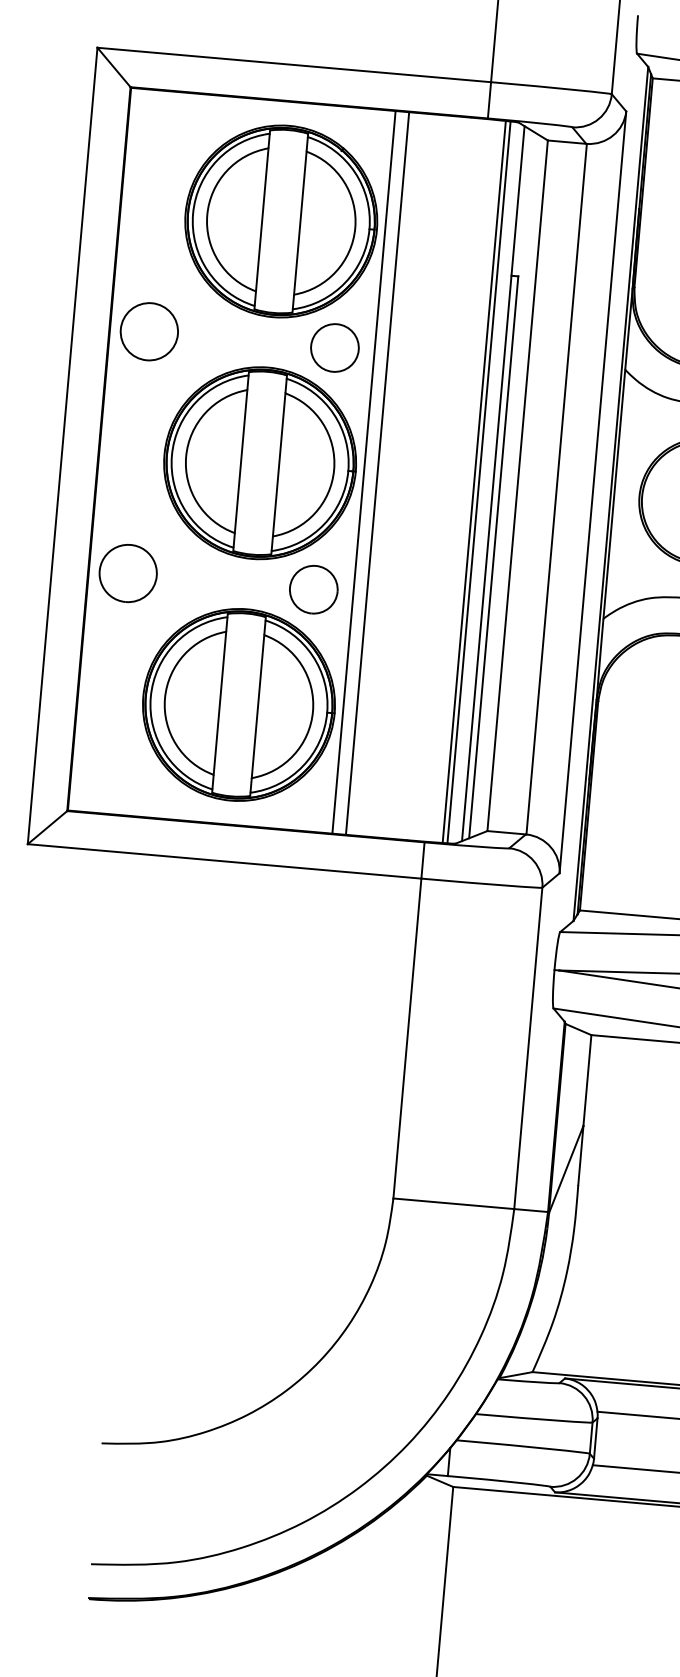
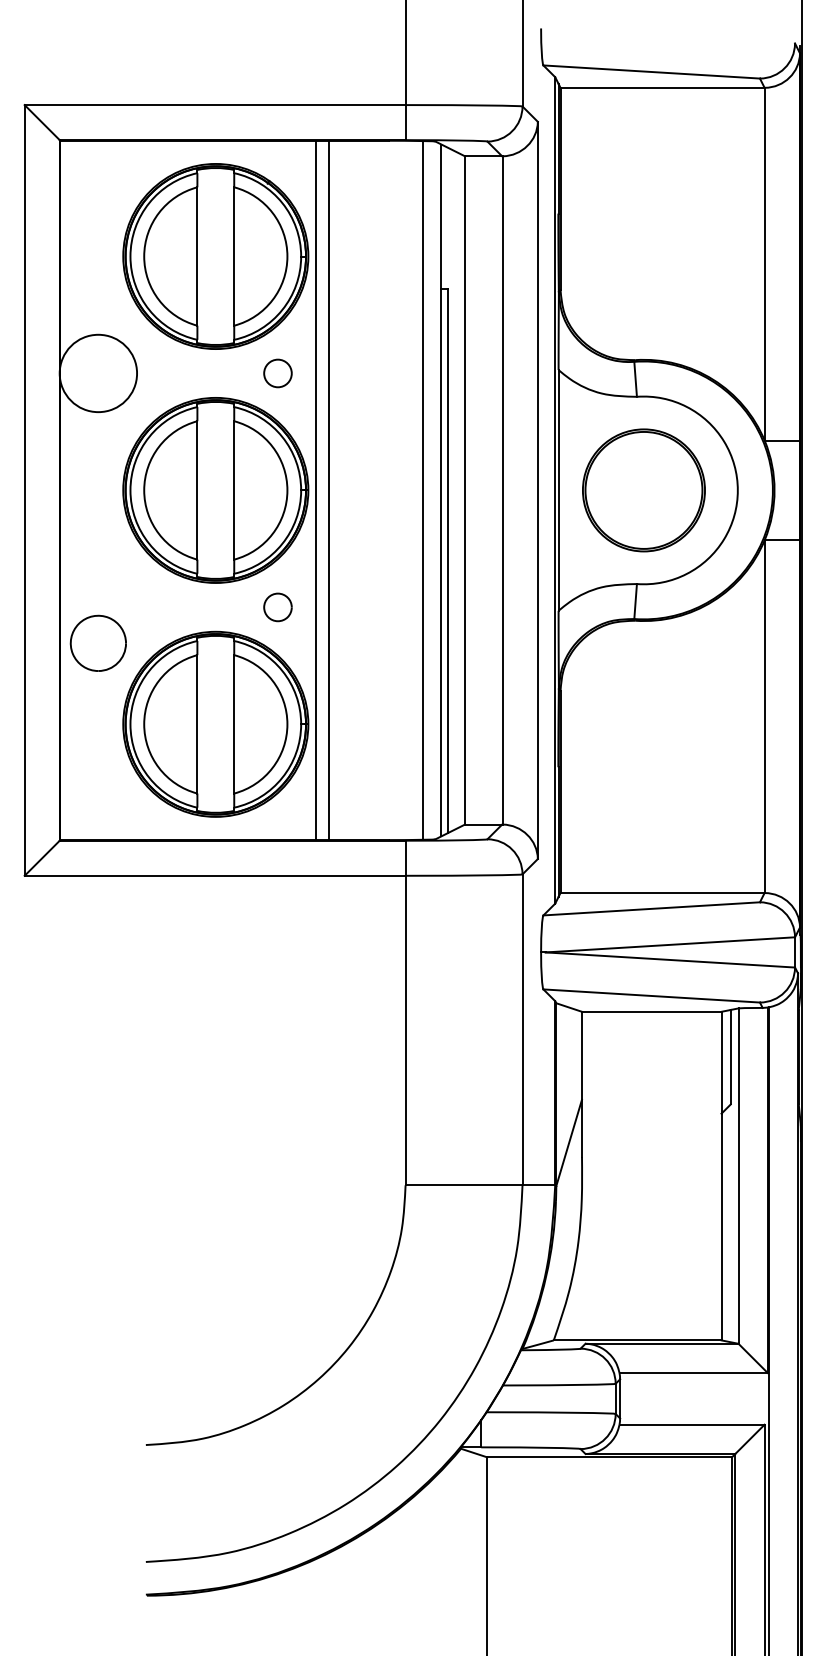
circle: (149, 331) -> (98, 373), size x1.4
circle: (334, 347) -> (277, 373), size x0.6
line: (478, 482) -> (427, 490), removed
part: (127, 572) -> (97, 642), moved
part: (313, 589) -> (277, 607), size x0.6

